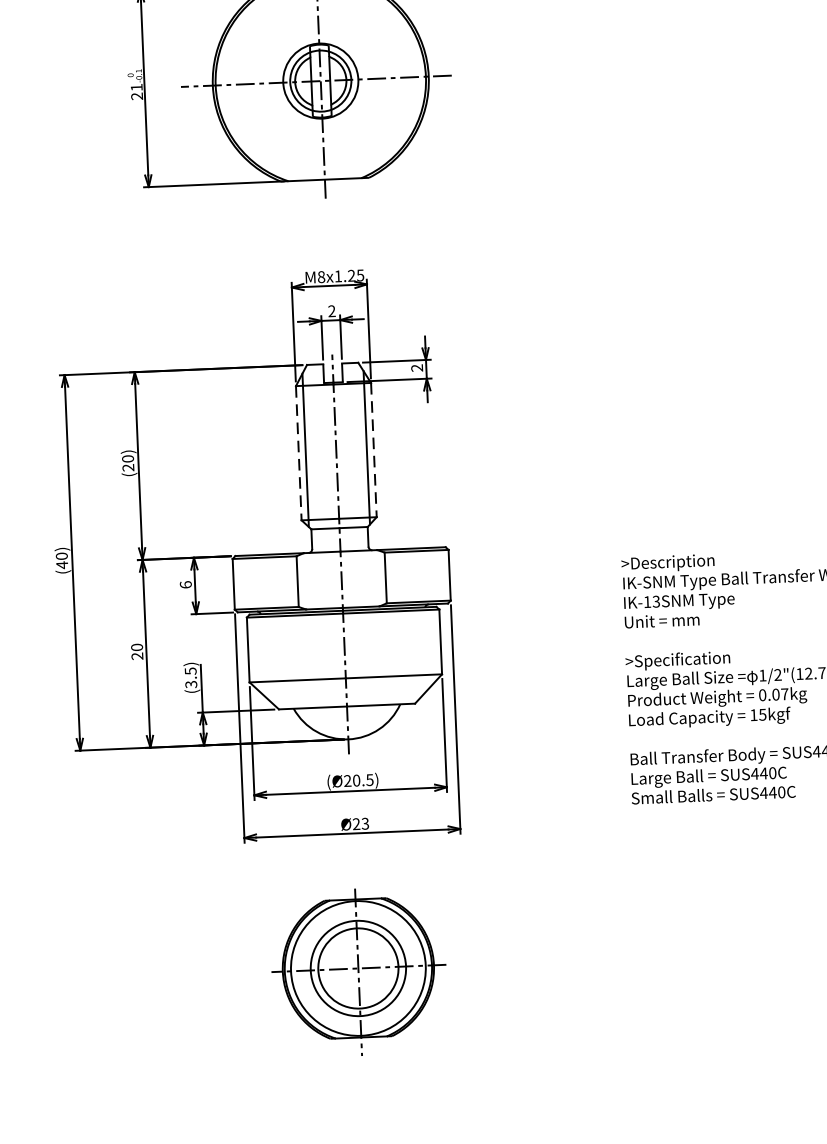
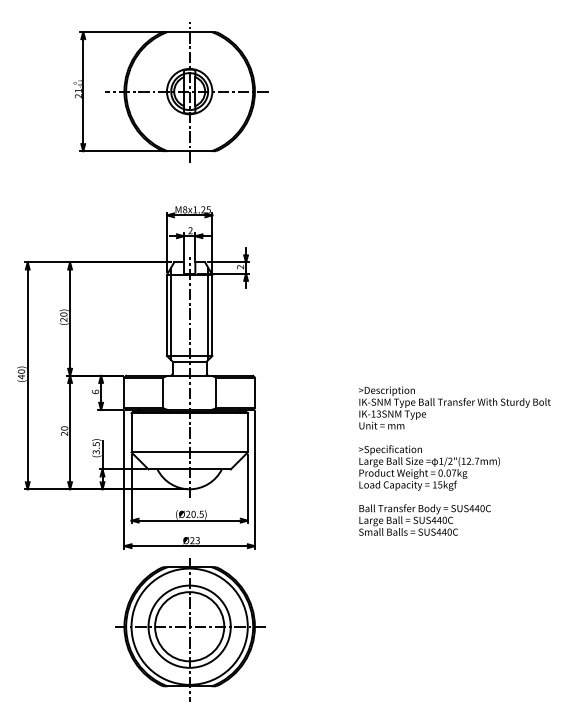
line: (374, 450) -> (212, 315), dashed -> solid
line: (297, 453) -> (166, 315), dashed -> solid
part: (359, 971) -> (190, 629), size x1.43

